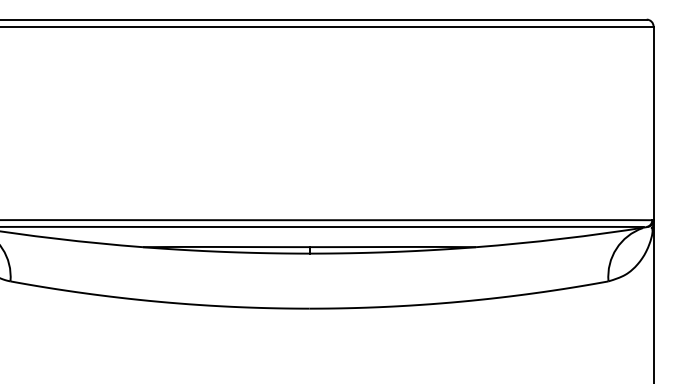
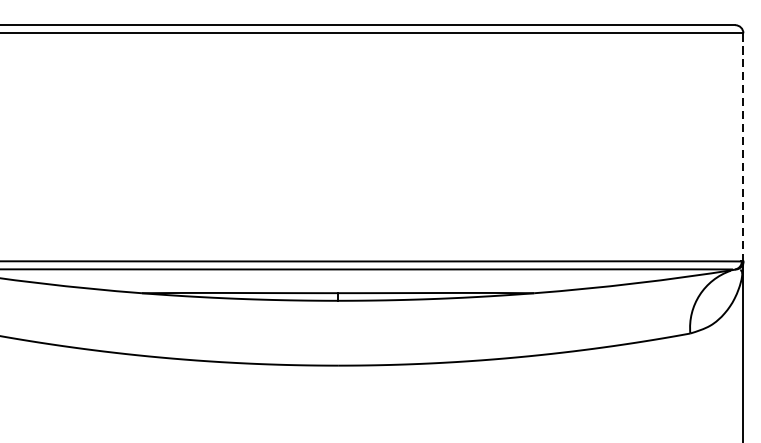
line: (653, 123) -> (743, 147), solid -> dashed

